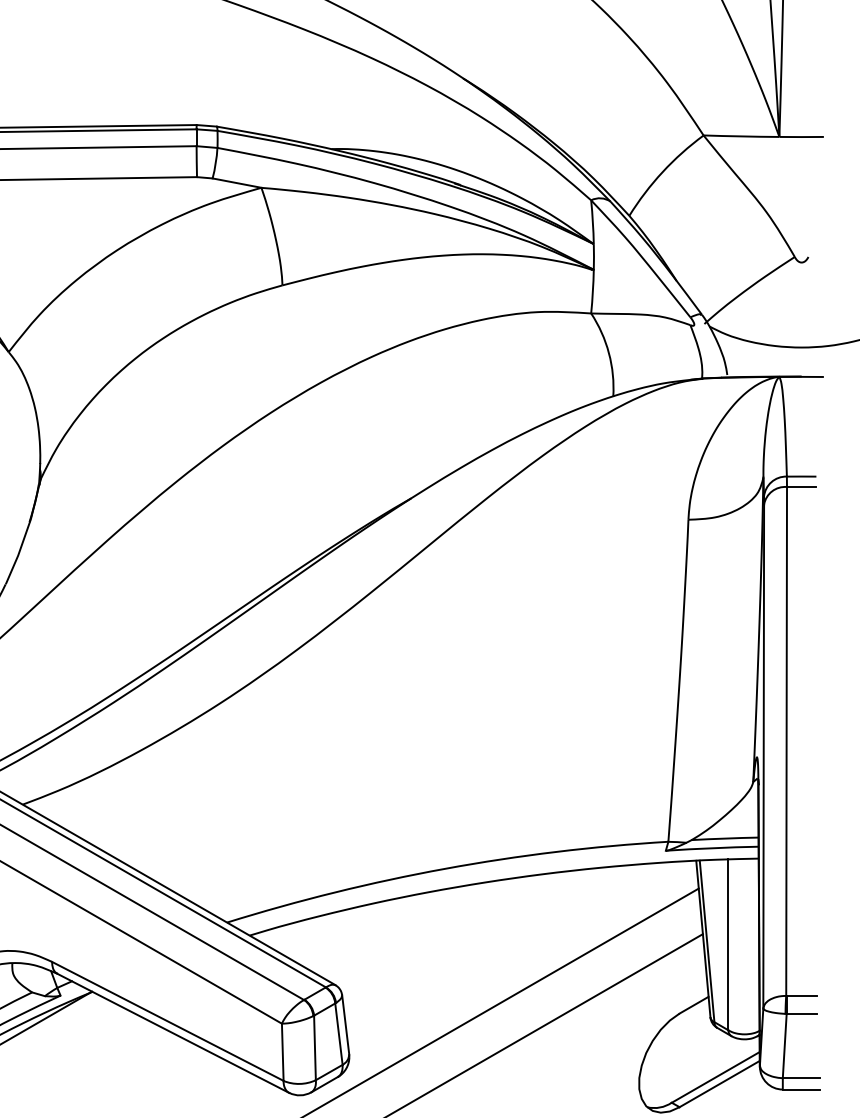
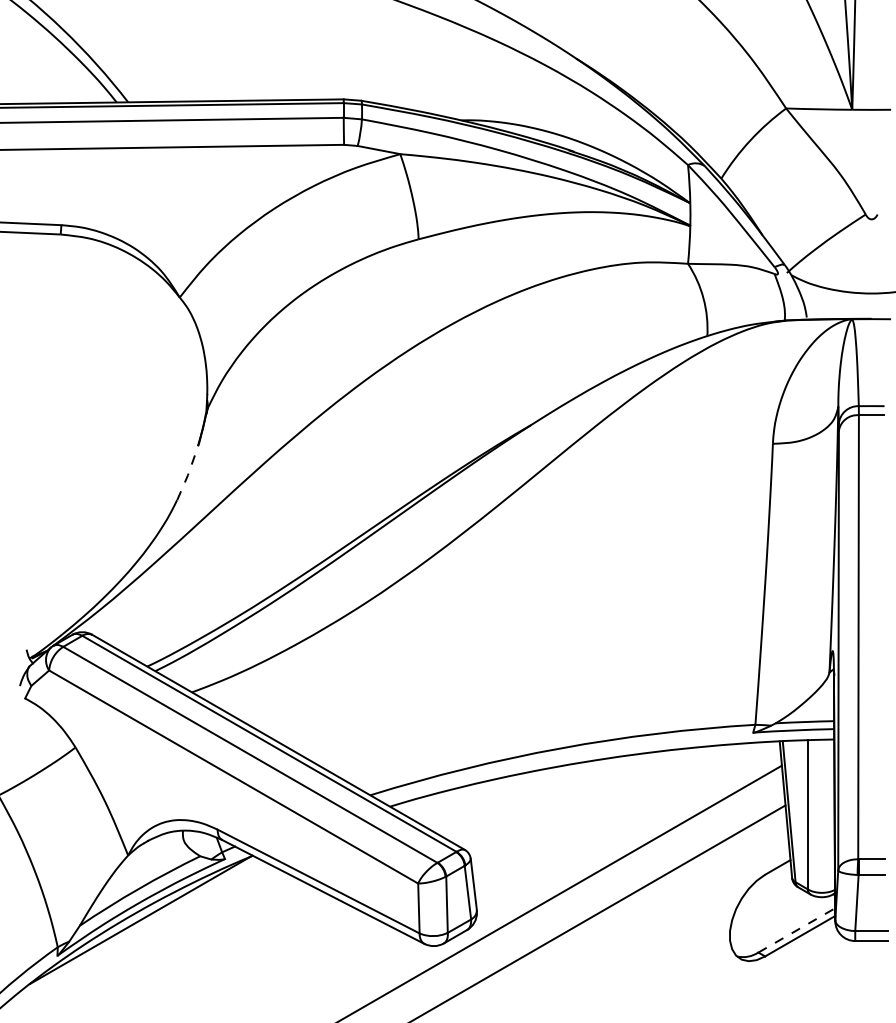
line: (19, 552) -> (189, 472), solid -> dashed
line: (716, 1077) -> (797, 930), solid -> dashed

